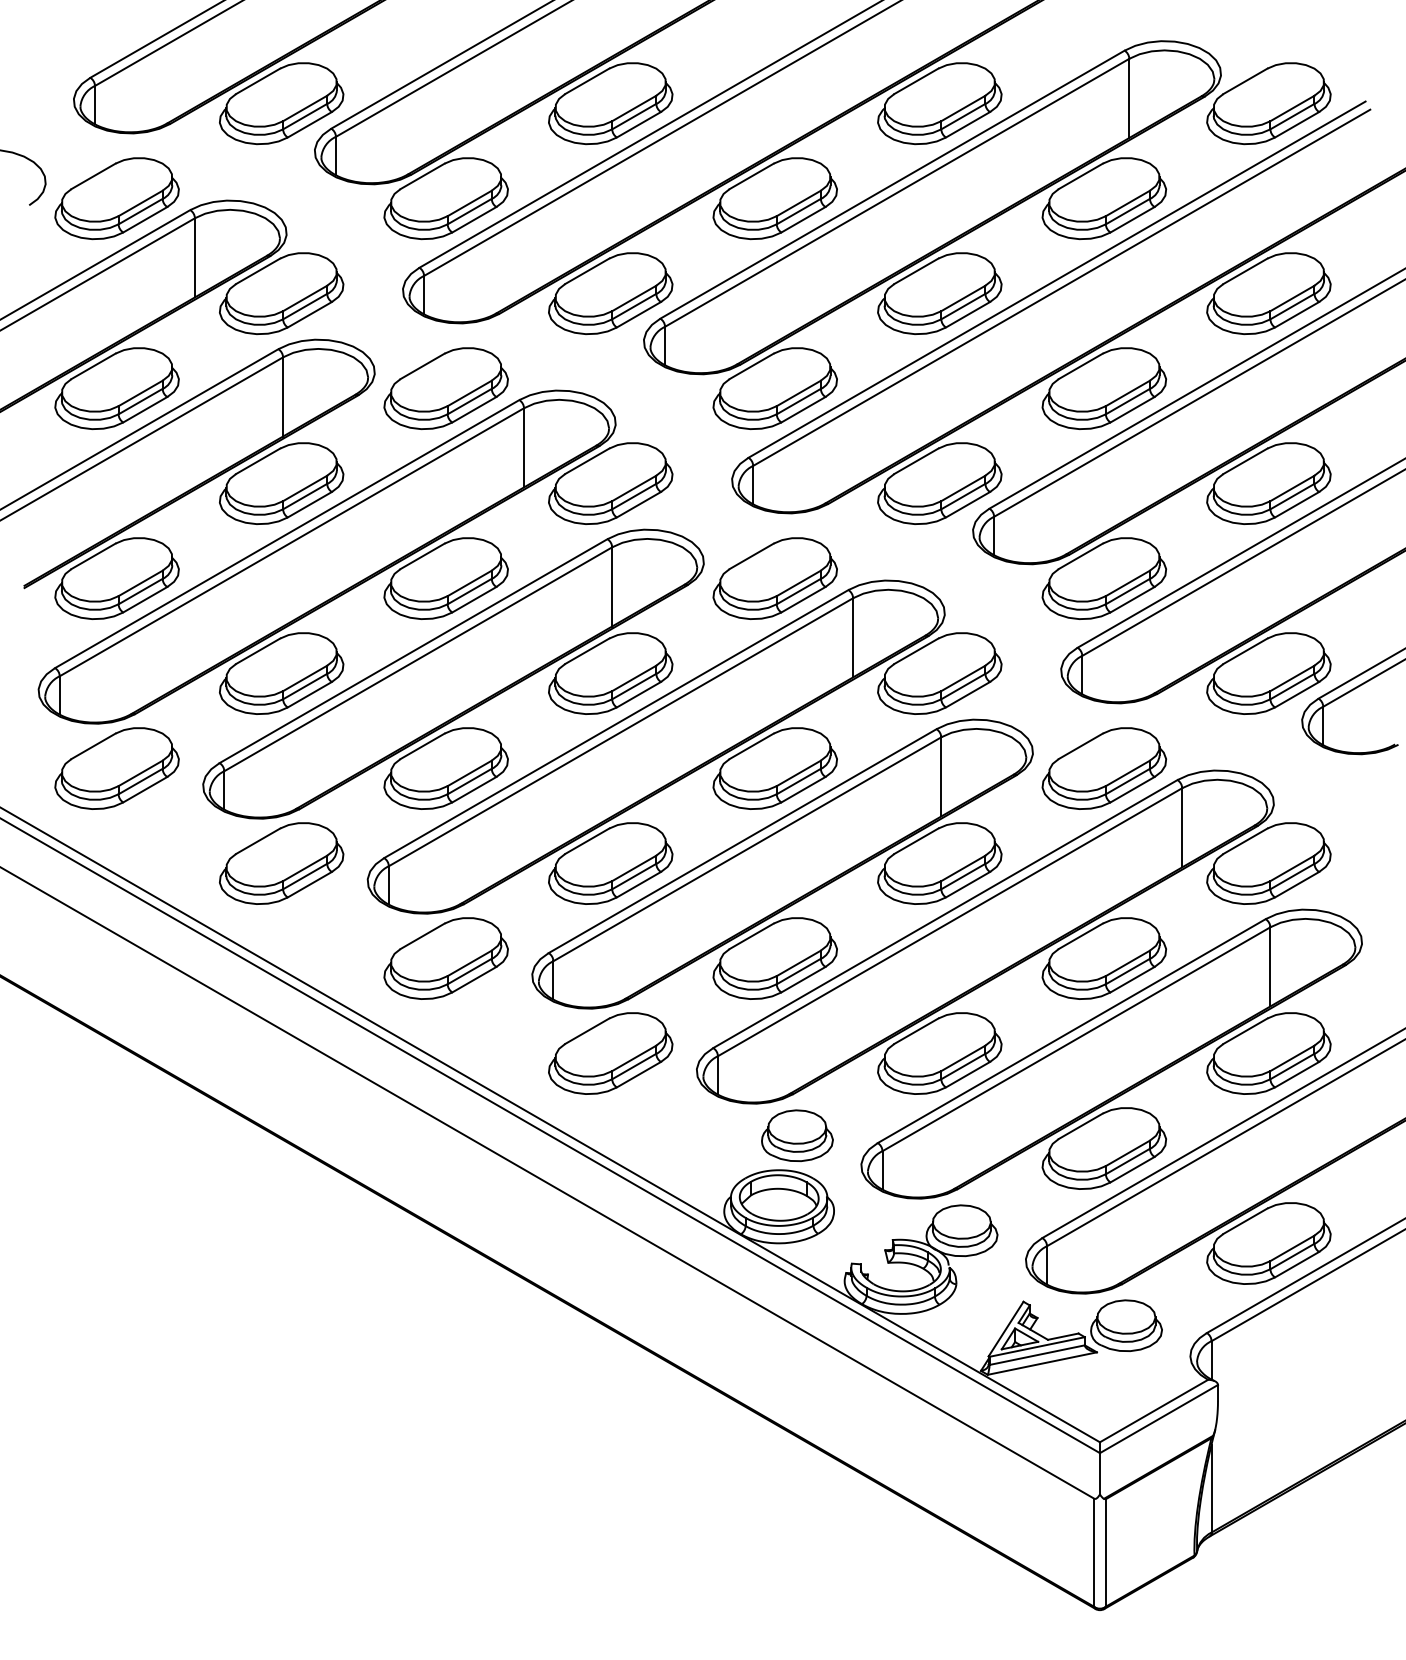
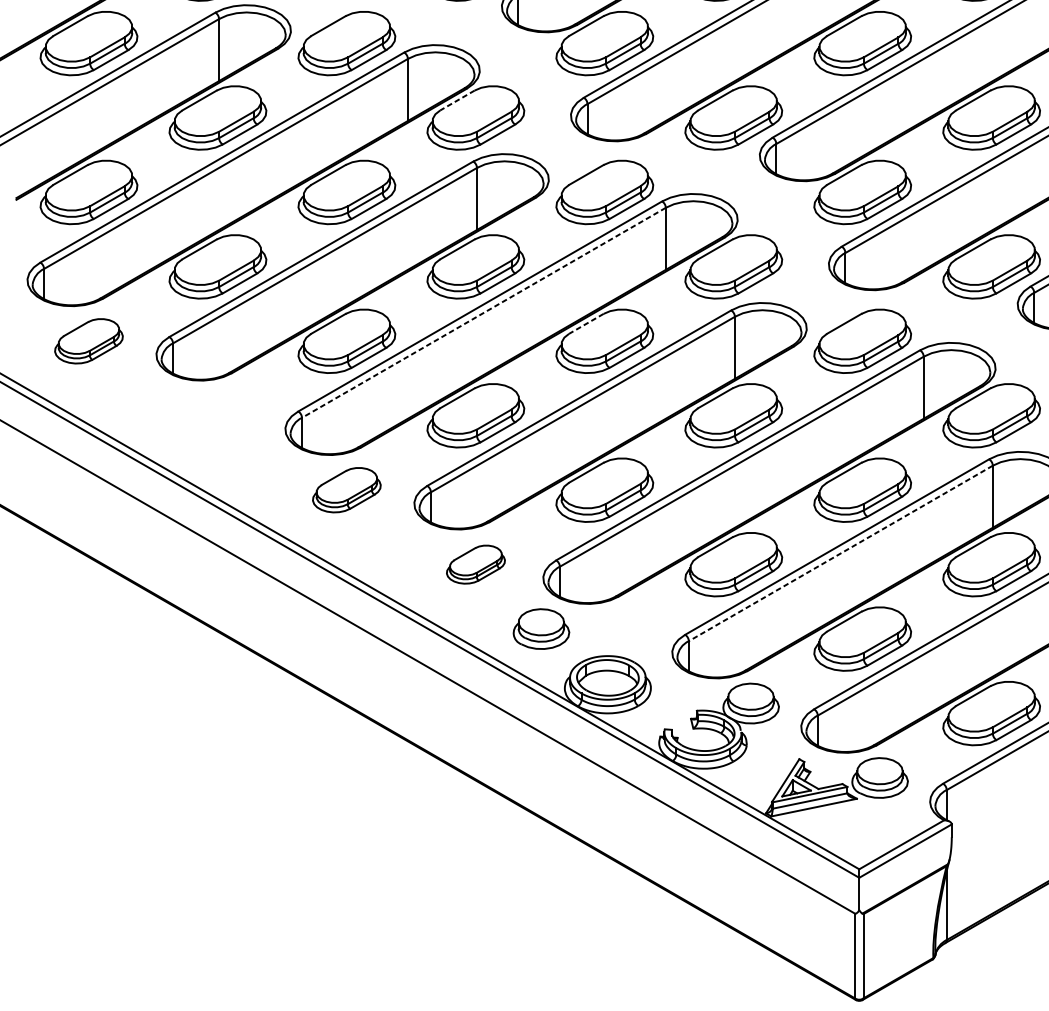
line: (586, 461) -> (456, 100), solid -> dashed
line: (620, 732) -> (483, 313), solid -> dashed
line: (751, 746) -> (586, 324), solid -> dashed
part: (116, 768) -> (88, 341), size x0.7
part: (281, 863) -> (217, 415), removed
part: (445, 958) -> (346, 490), size x0.7
line: (1076, 1039) -> (840, 553), solid -> dashed
part: (610, 1053) -> (475, 564), size x0.6
part: (797, 1135) -> (541, 628), moved

